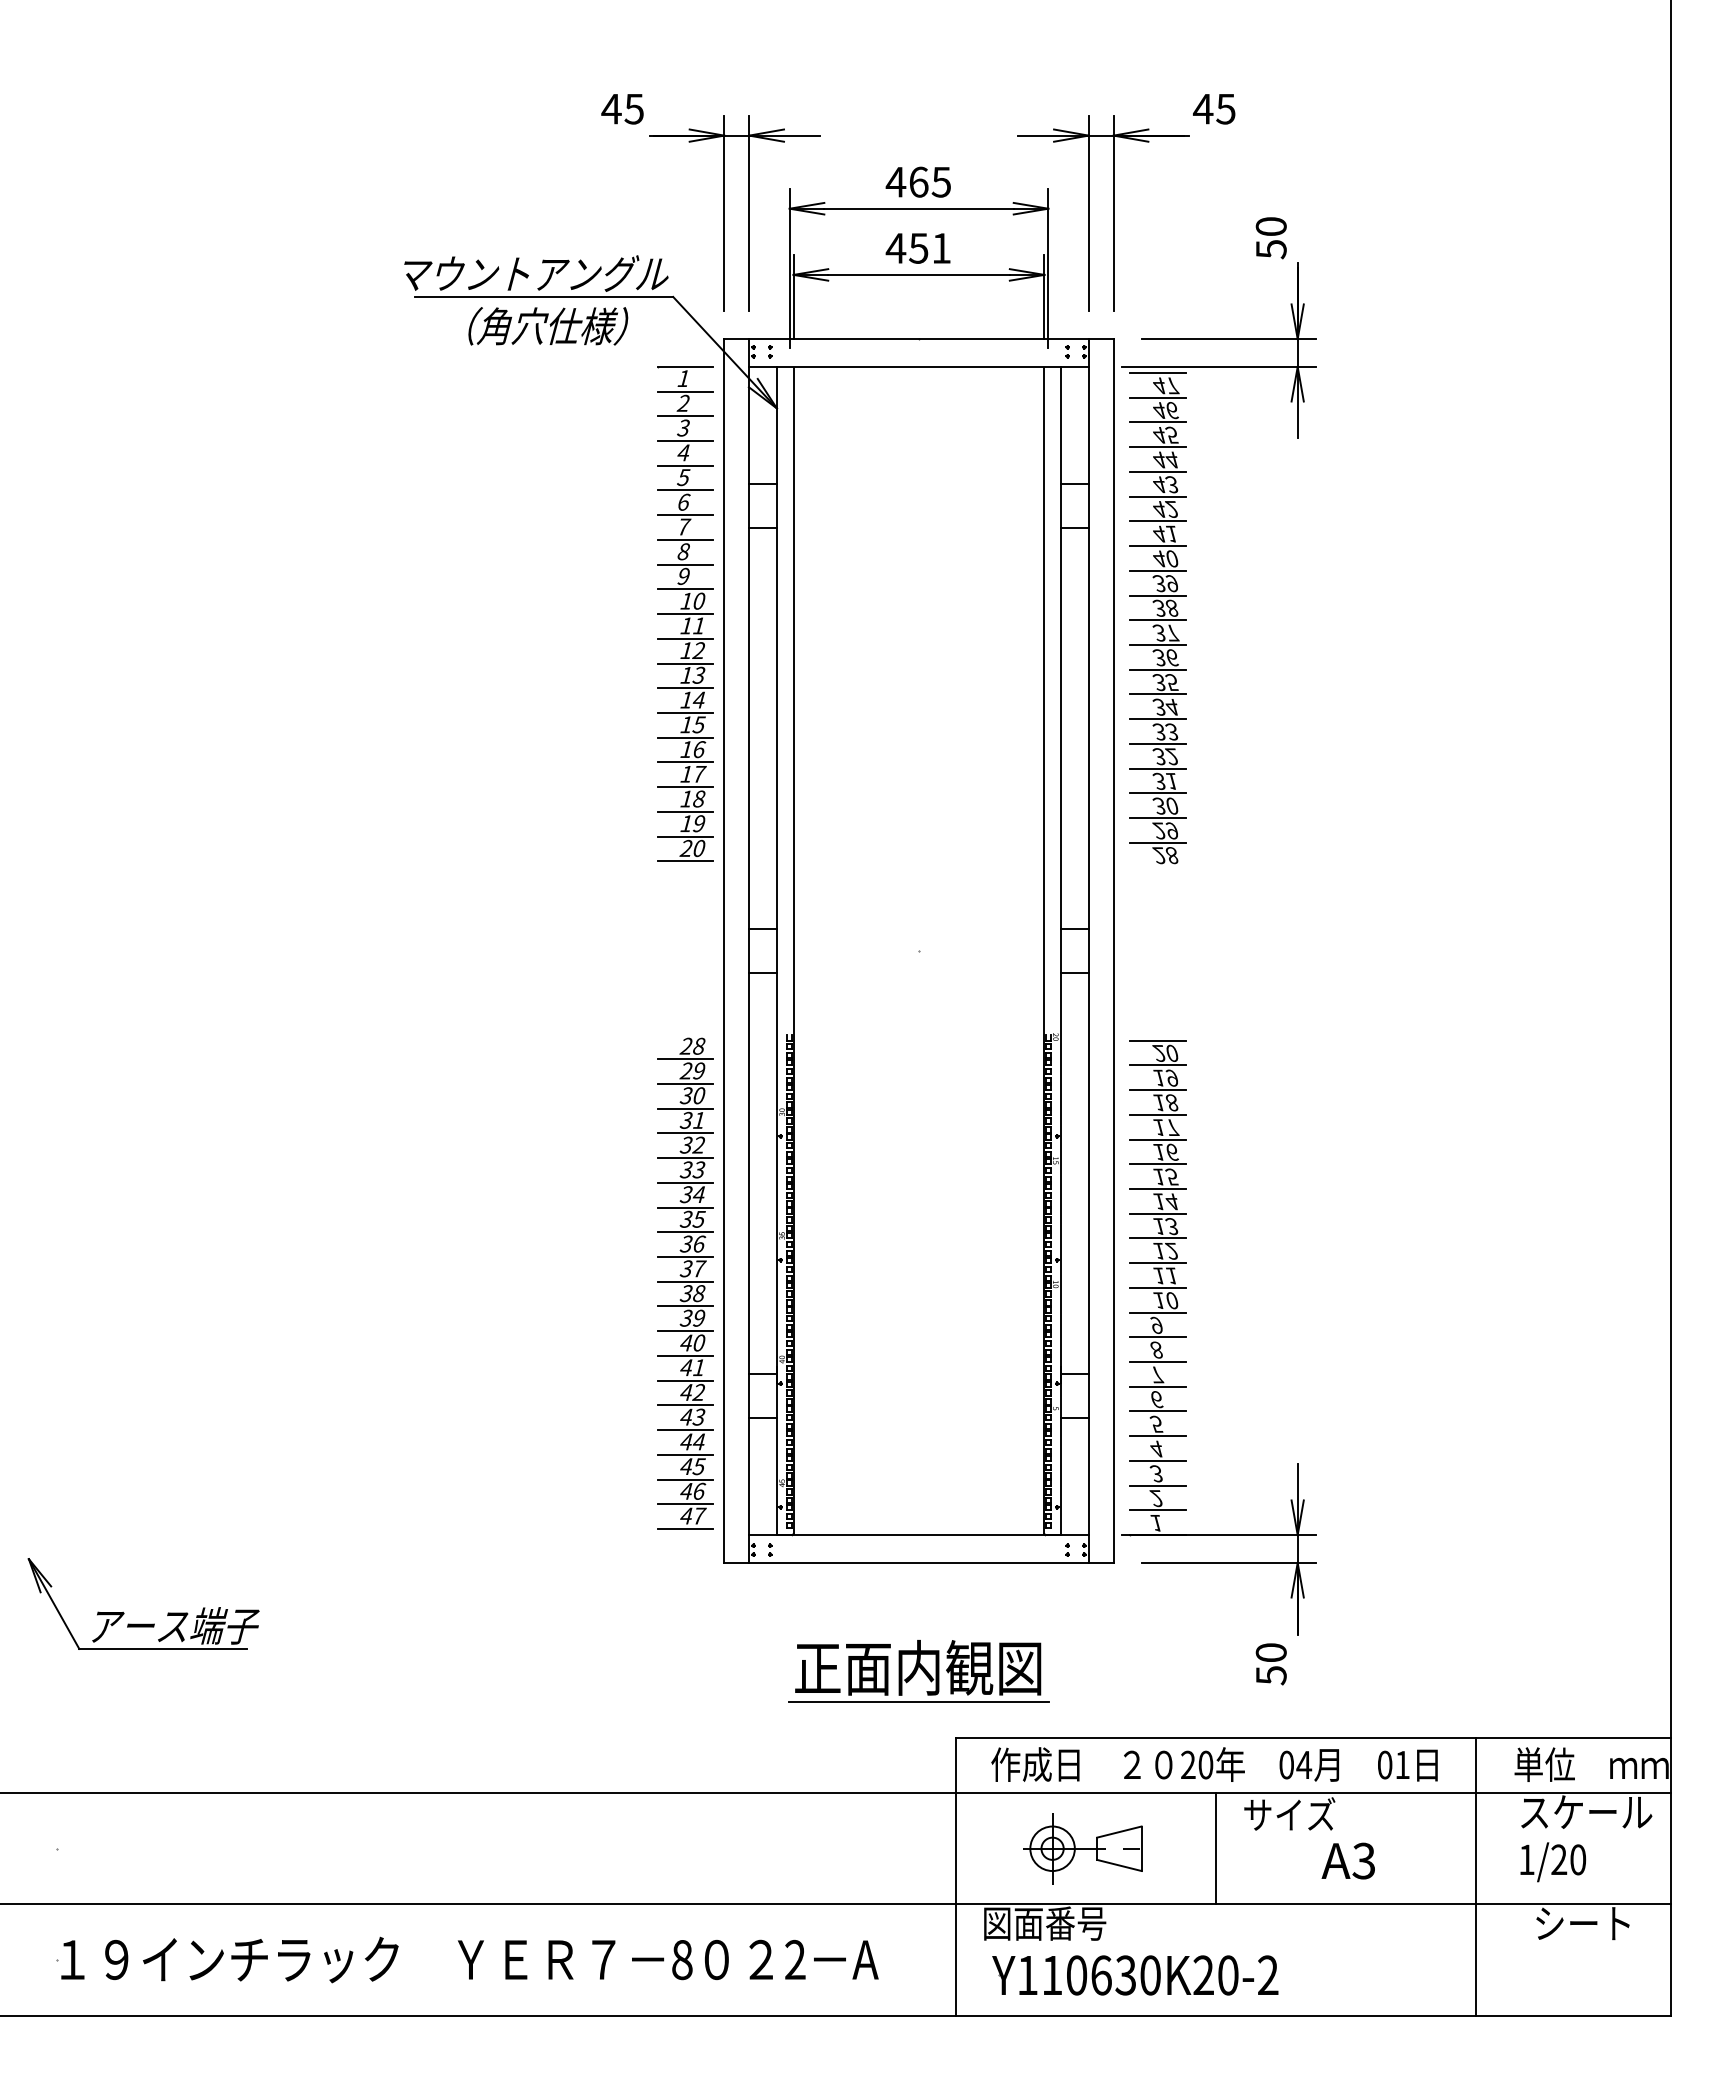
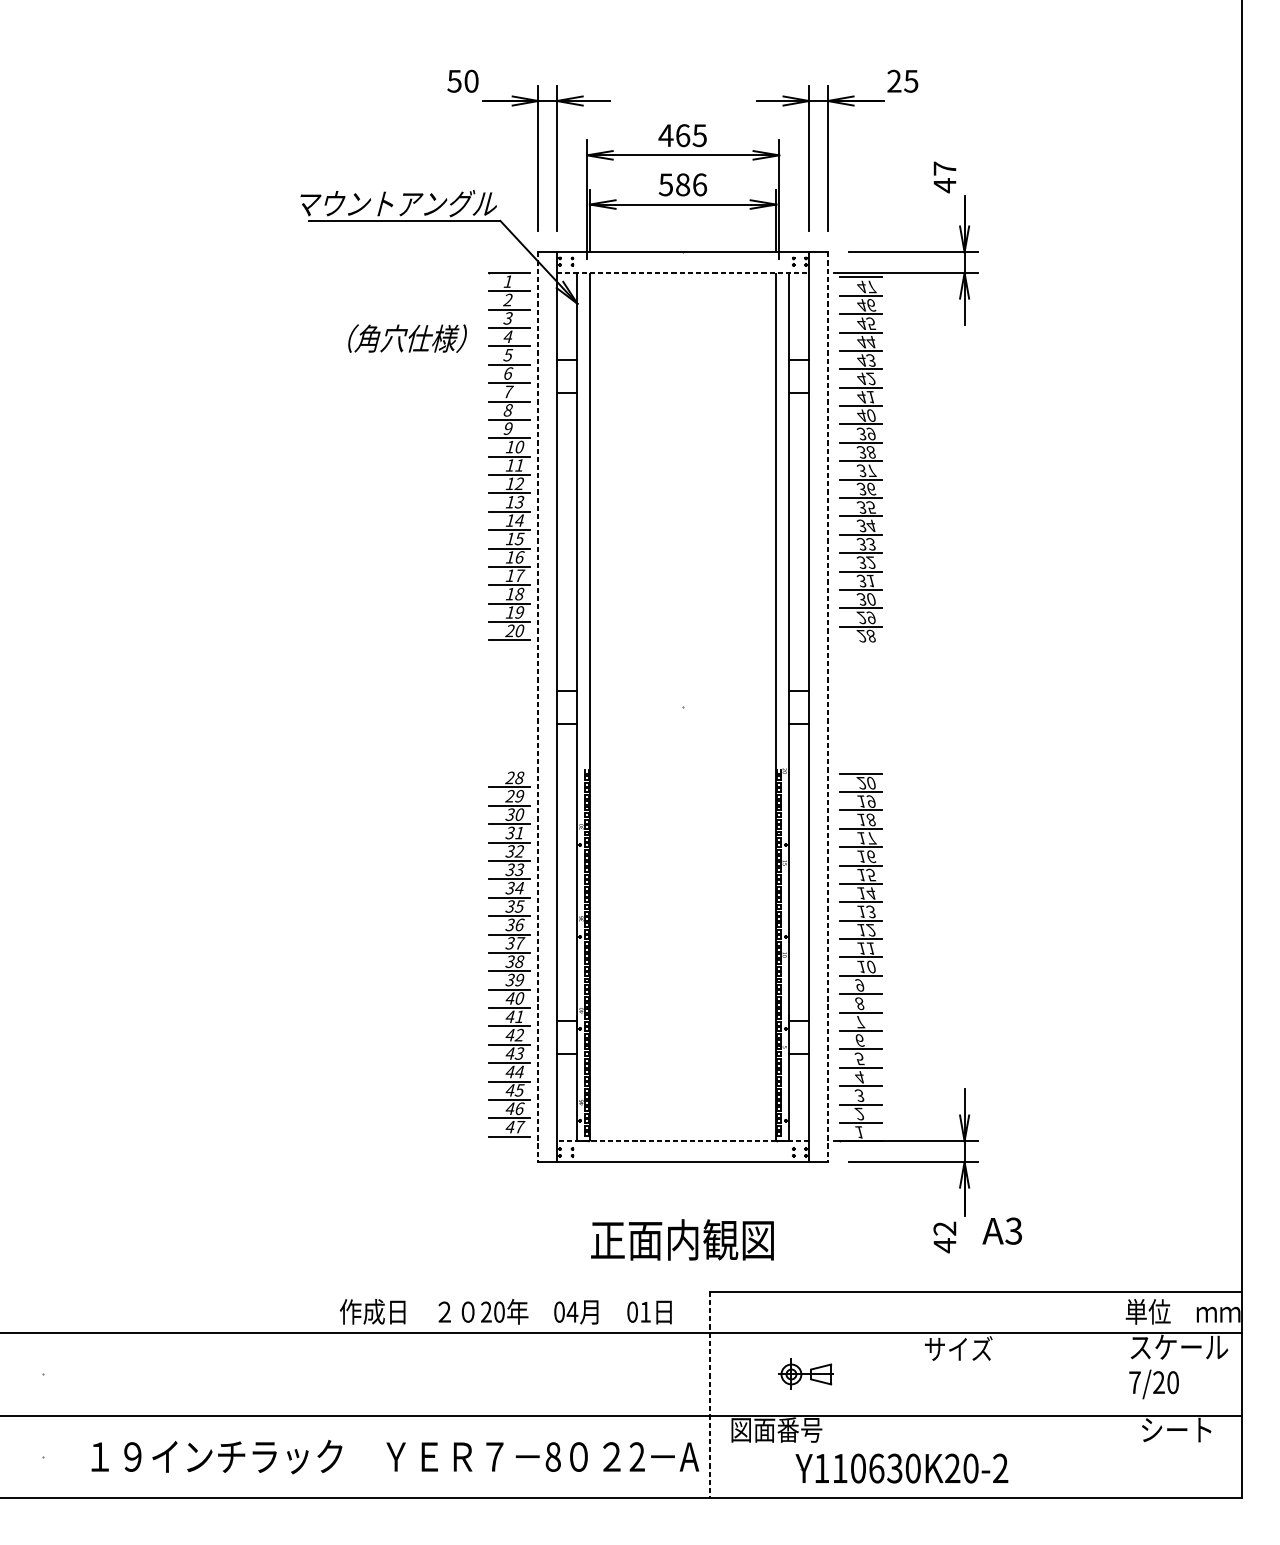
text: (622, 108) -> (462, 80), 45 -> 50
text: (1202, 108) -> (893, 80), 45 -> 25
text: (1270, 238) -> (944, 177), 50 -> 47
text: (918, 247) -> (682, 184), 451 -> 586
text: (548, 326) -> (407, 338), moved
line: (918, 366) -> (682, 272), solid -> dashed
line: (724, 951) -> (538, 707), solid -> dashed
line: (1113, 951) -> (827, 707), solid -> dashed
line: (918, 1535) -> (682, 1141), solid -> dashed
part: (143, 1623) -> (106, 1206), removed
text: (1270, 1664) -> (944, 1237), 50 -> 42
line: (918, 1702) -> (682, 1265), removed
text: (1214, 1764) -> (505, 1311), moved
part: (1082, 1848) -> (804, 1374), size x0.6
line: (1215, 1848) -> (903, 1374), removed
text: (1526, 1859) -> (1134, 1382), 1/20 -> 7/20
text: (1347, 1860) -> (1001, 1230), moved
line: (1475, 1876) -> (1096, 1395), removed
line: (955, 1877) -> (710, 1395), solid -> dashed
text: (469, 1959) -> (395, 1456), moved
part: (1135, 1975) -> (902, 1468), moved

